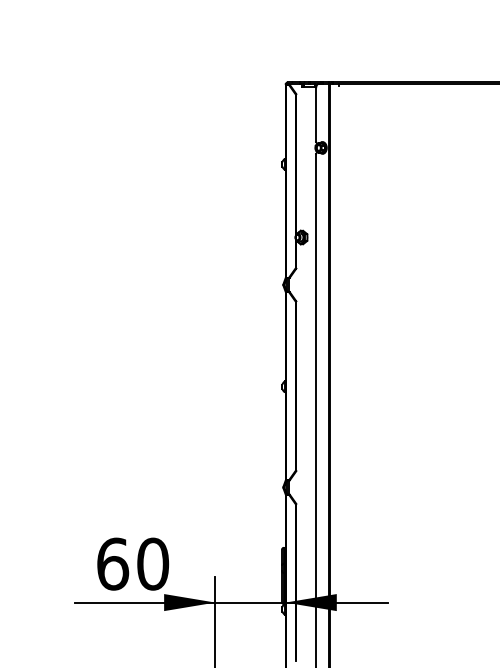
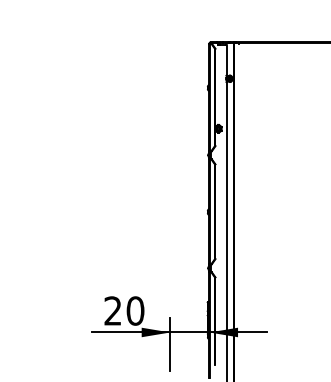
text: (113, 563) -> (113, 310), 60 -> 20

